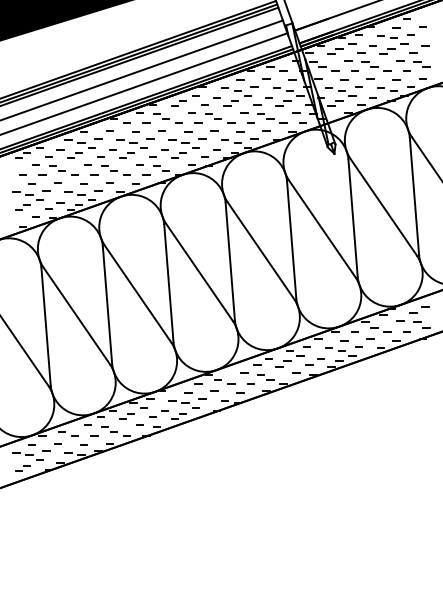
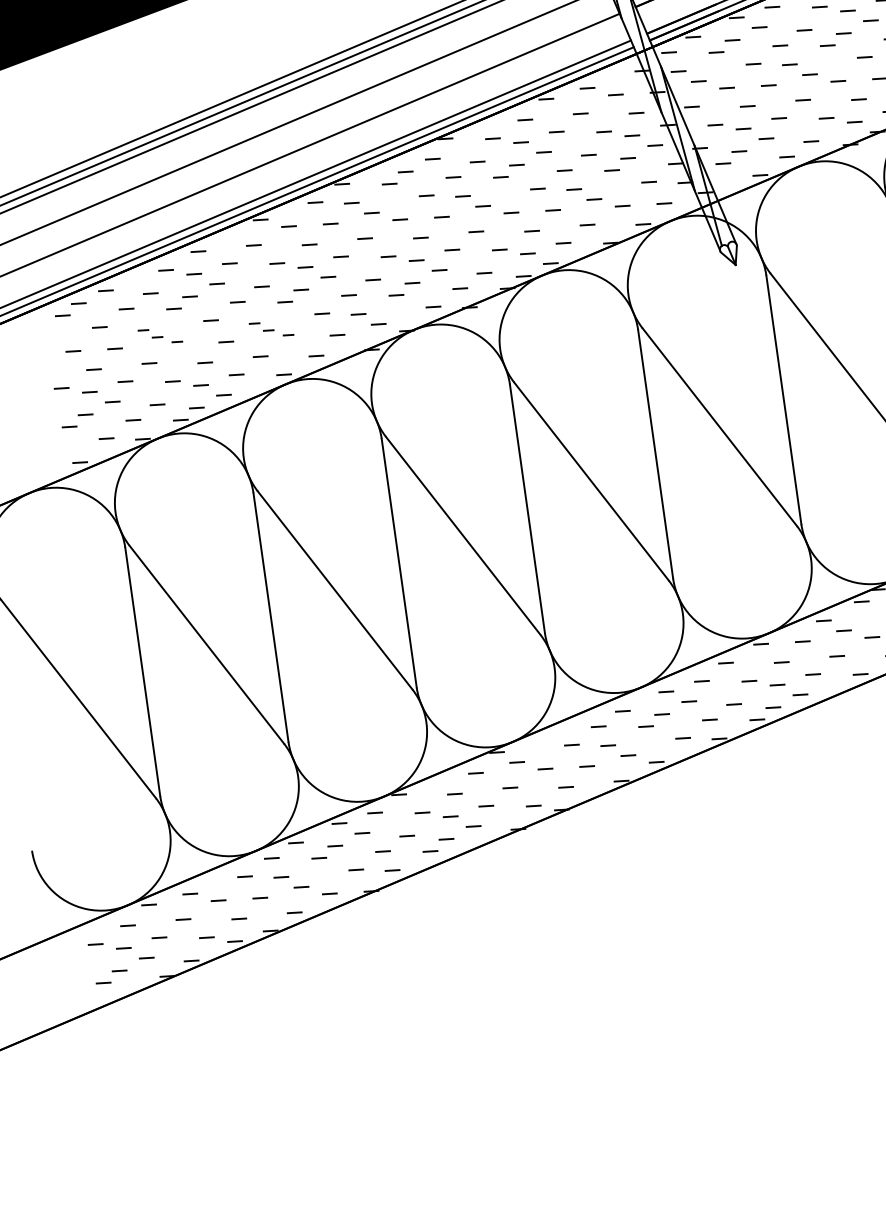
part: (63, 170) -> (159, 335), size x0.7
part: (115, 170) -> (270, 329), size x0.7

